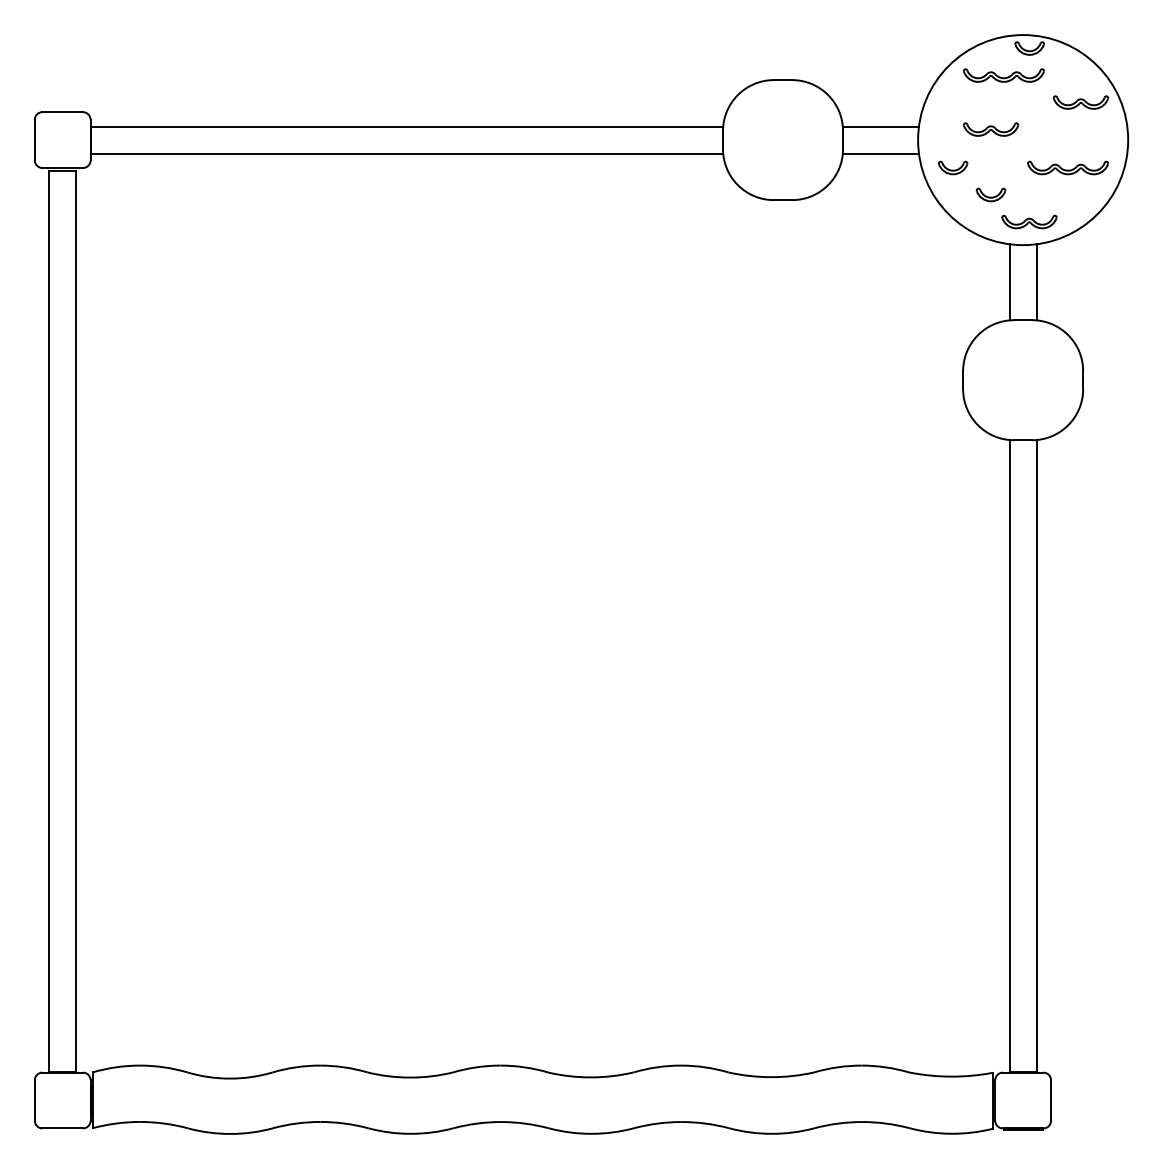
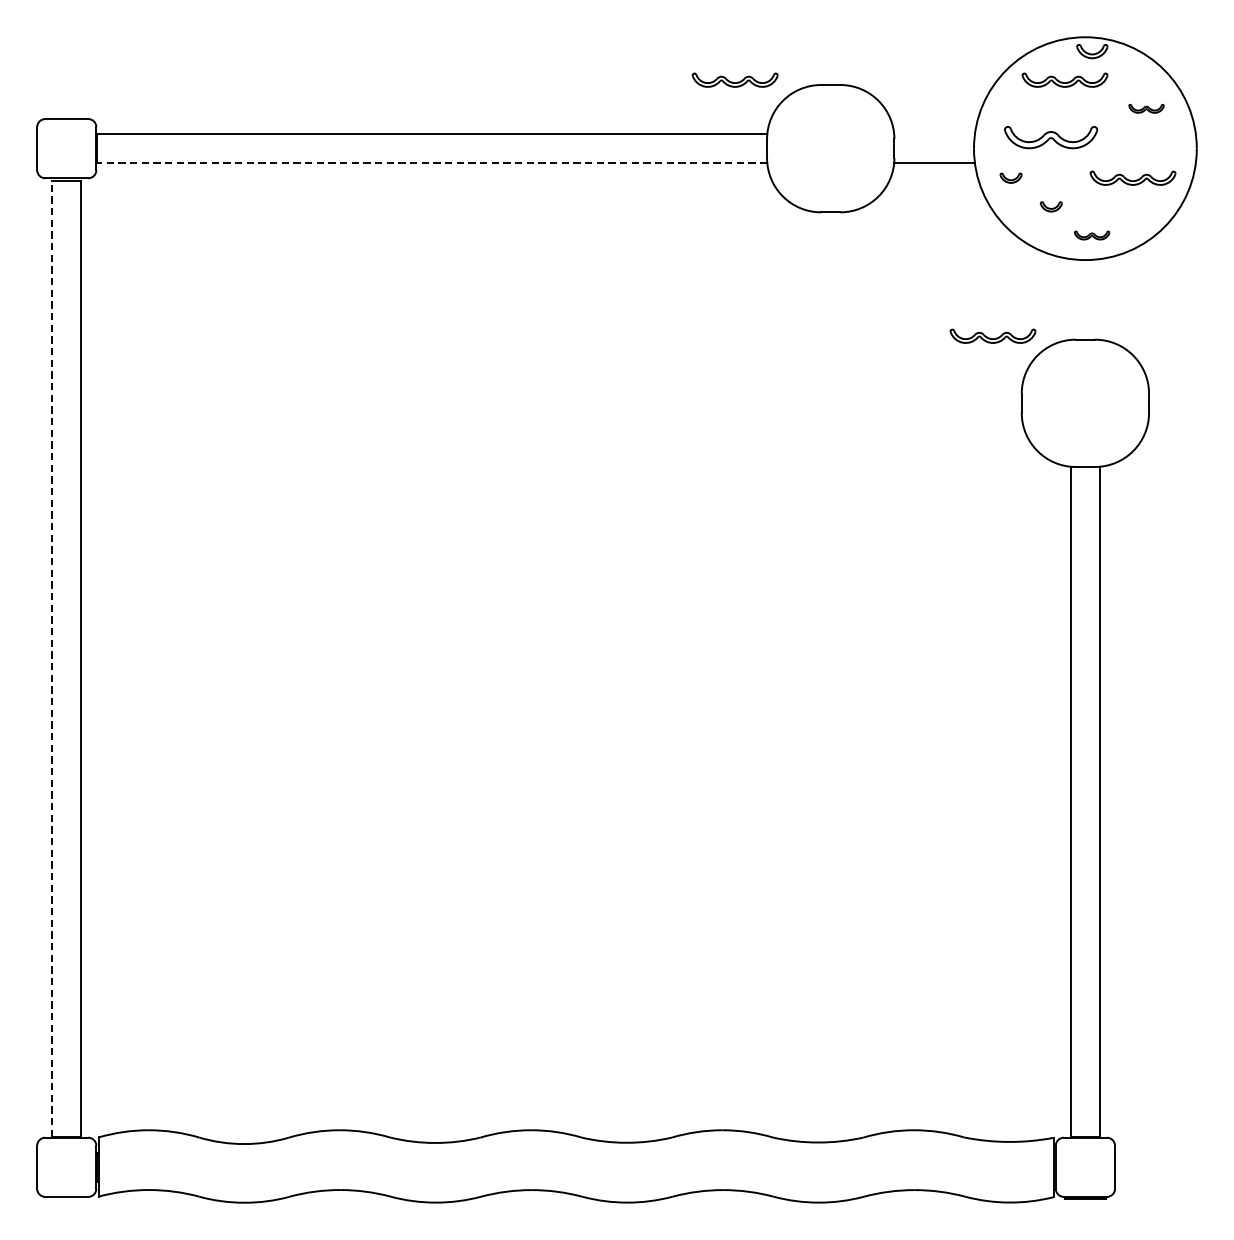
part: (692, 75) -> (734, 80), added
part: (1080, 102) -> (1146, 108), size x0.6
line: (880, 126) -> (934, 134), removed
part: (991, 129) -> (1051, 137), size x1.6
line: (407, 153) -> (432, 162), solid -> dashed
part: (952, 167) -> (1010, 177), size x0.7
part: (990, 194) -> (1050, 206), size x0.7
part: (1029, 221) -> (1092, 235), size x0.6
line: (1009, 282) -> (1070, 299), removed
line: (1036, 282) -> (1099, 299), removed
part: (935, 316) -> (992, 335), added
line: (49, 621) -> (52, 659), solid -> dashed

